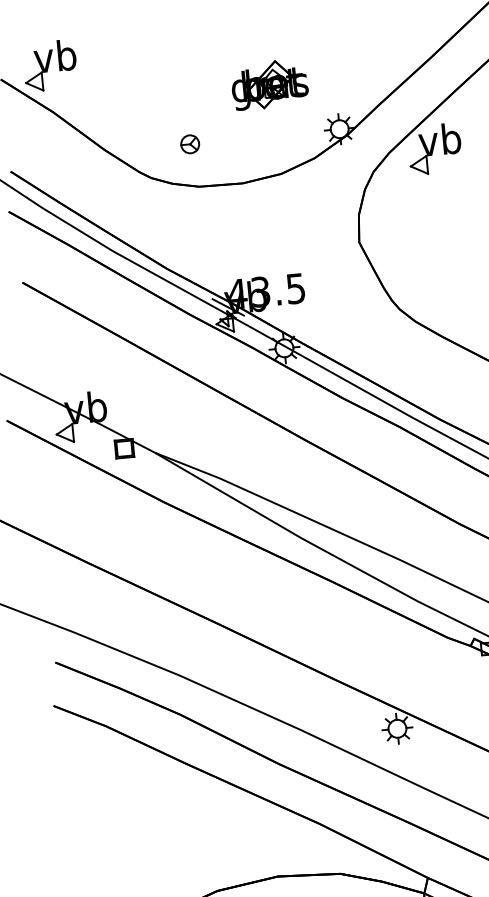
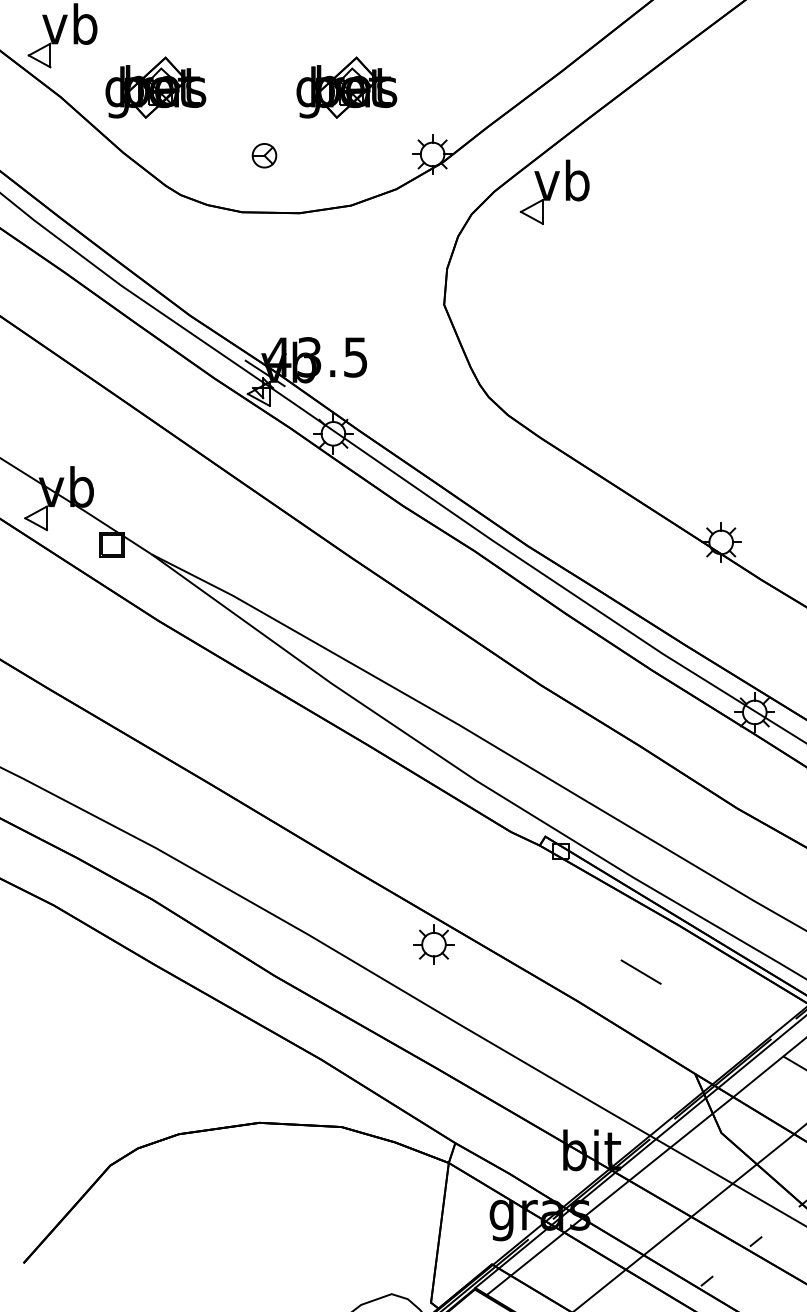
part: (124, 98) -> (155, 87), added
part: (190, 144) -> (264, 155), moved

